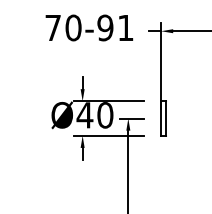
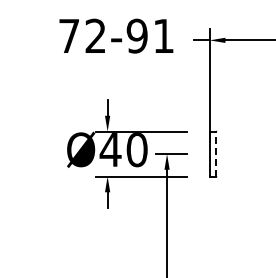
text: (73, 27) -> (95, 35), 70-91 -> 72-91
line: (166, 118) -> (216, 153), solid -> dashed

